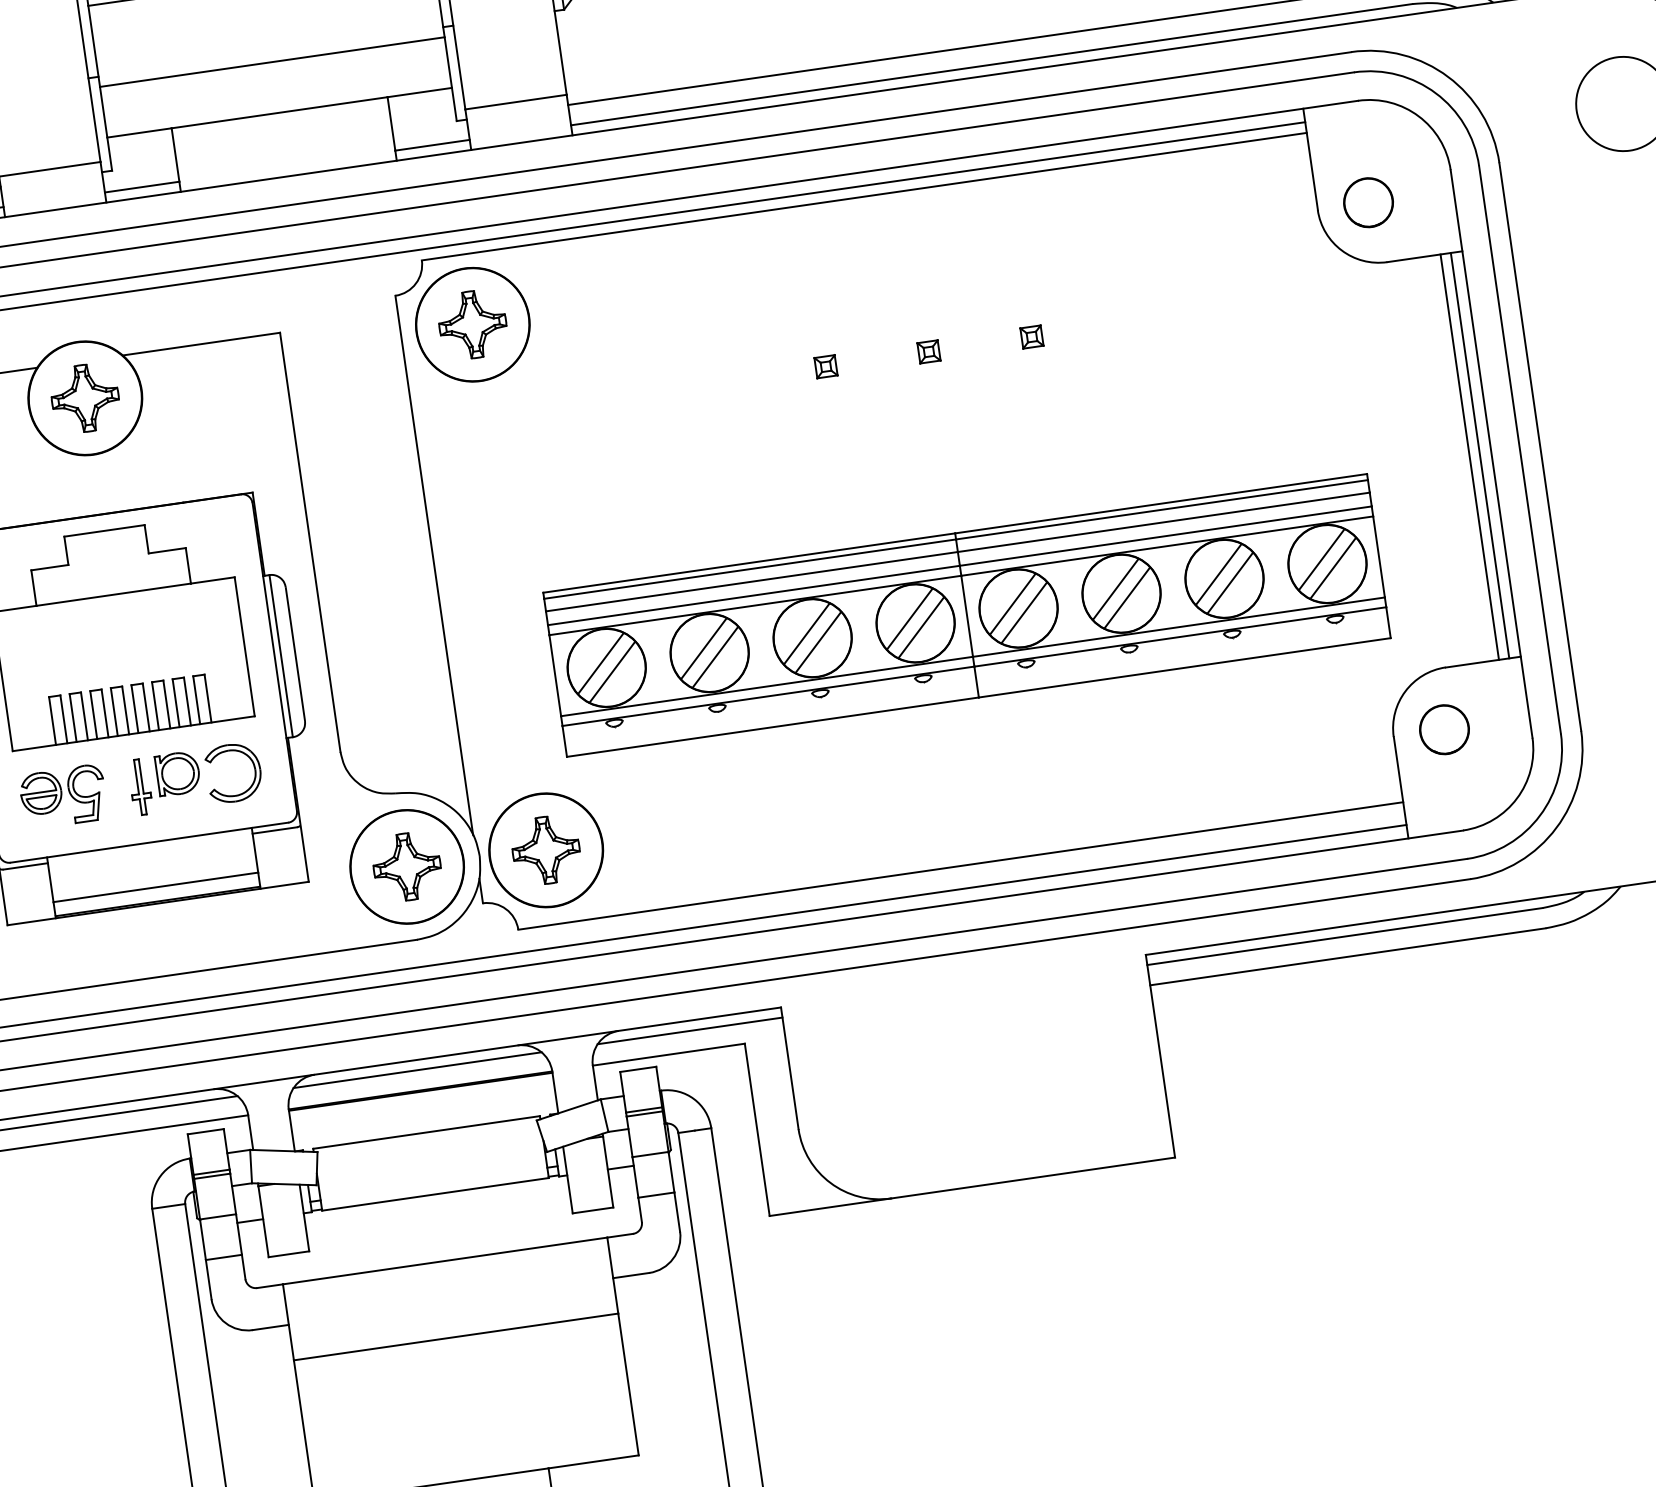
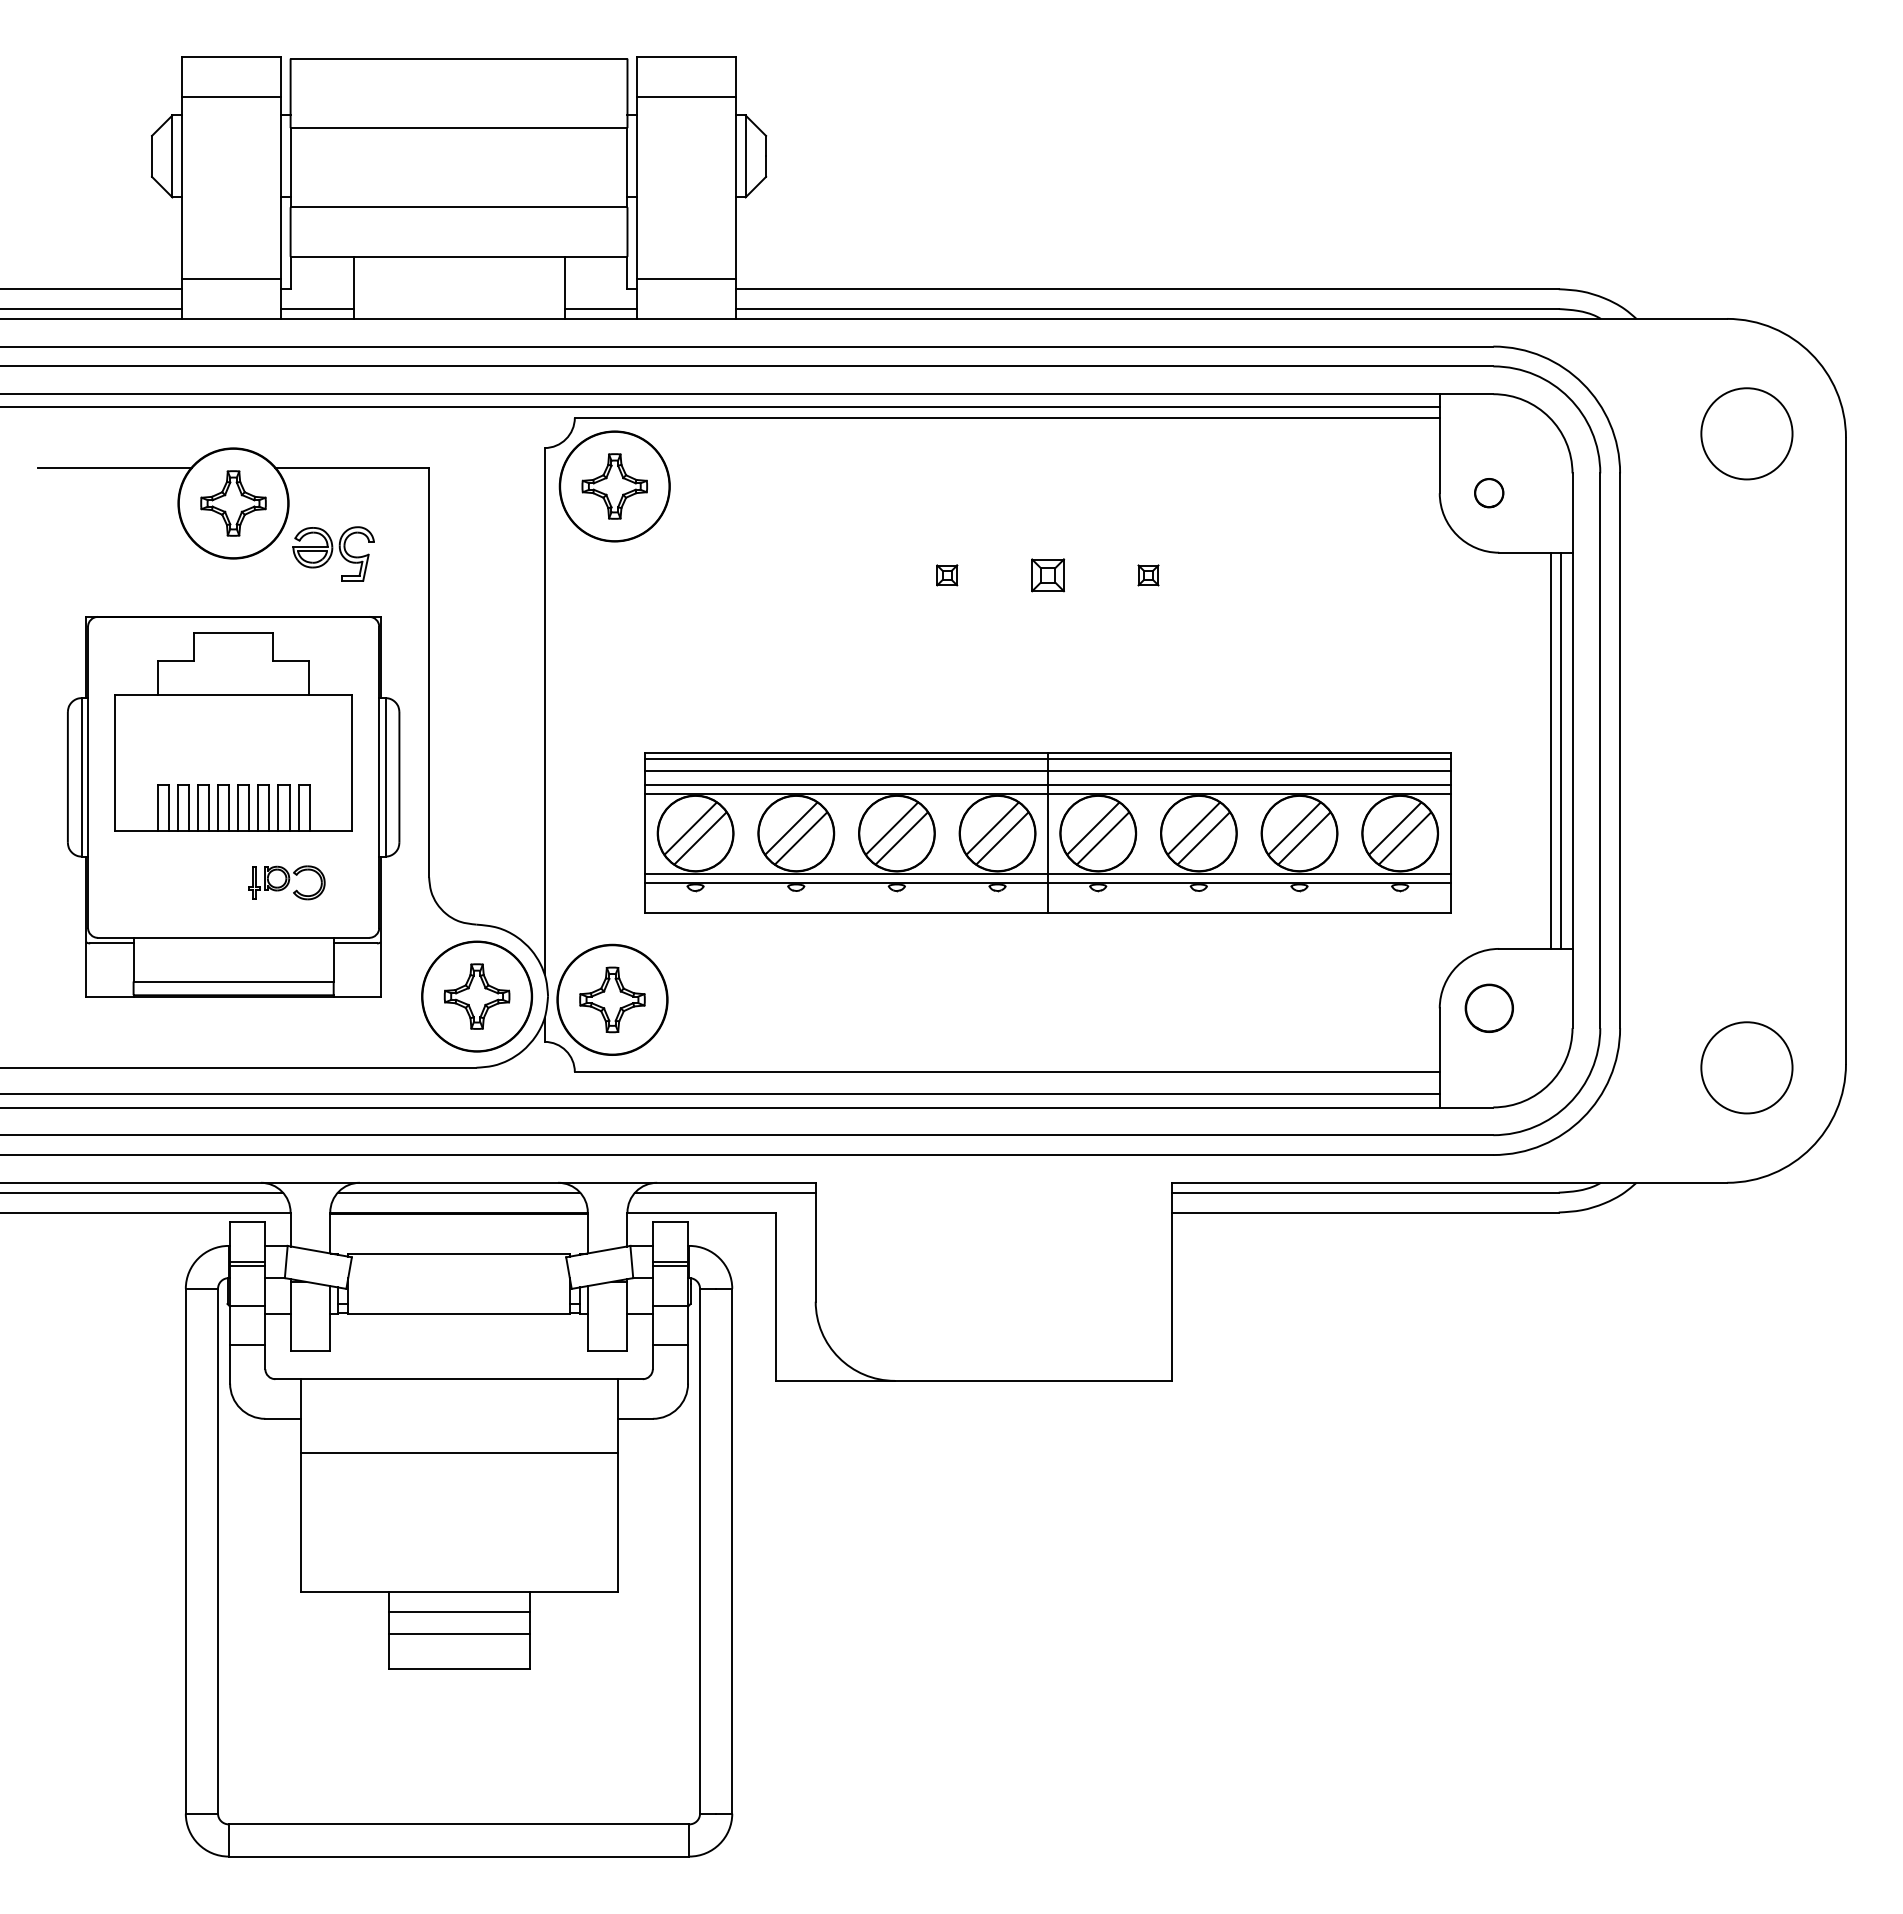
circle: (1367, 202) -> (1488, 492), size x0.6
part: (928, 352) -> (1047, 575), size x1.6
part: (195, 778) -> (286, 882), size x0.6
part: (63, 796) -> (333, 553), moved

